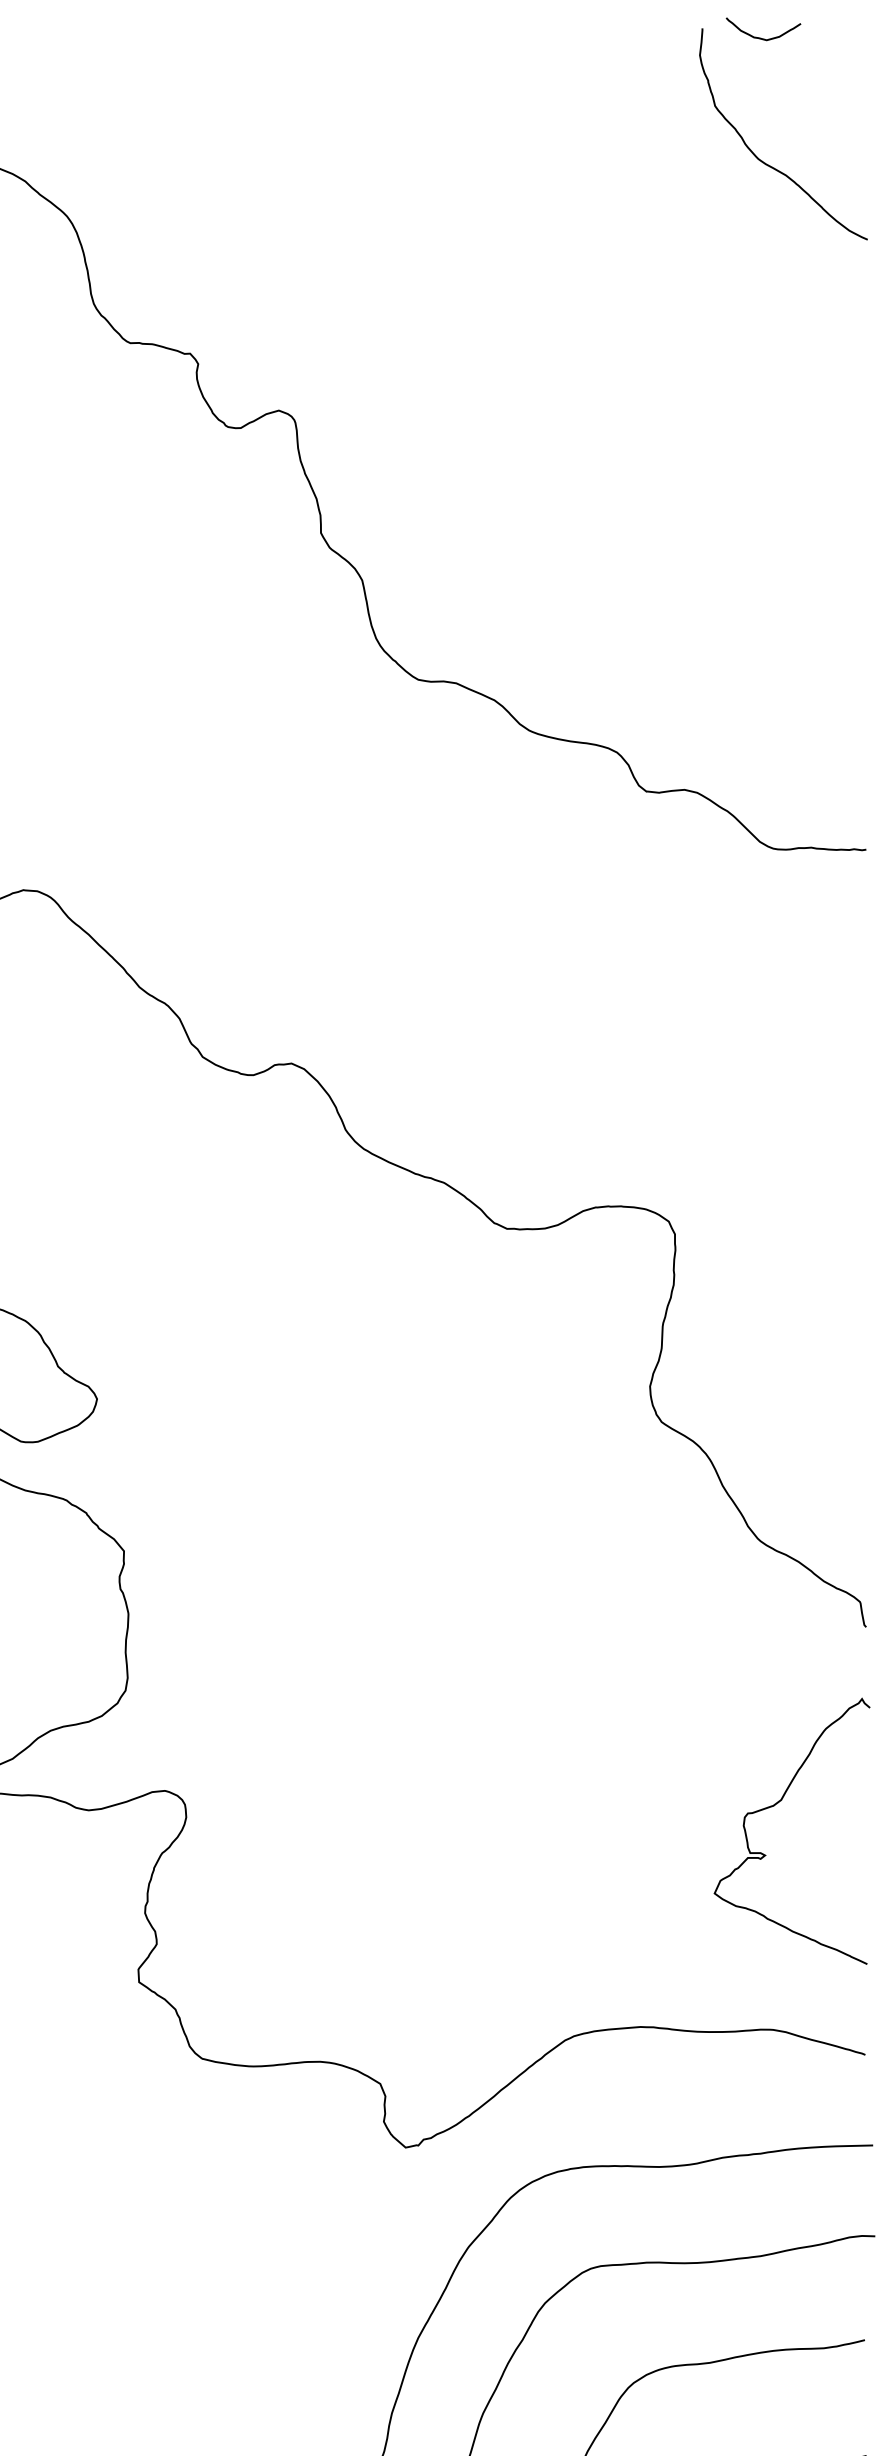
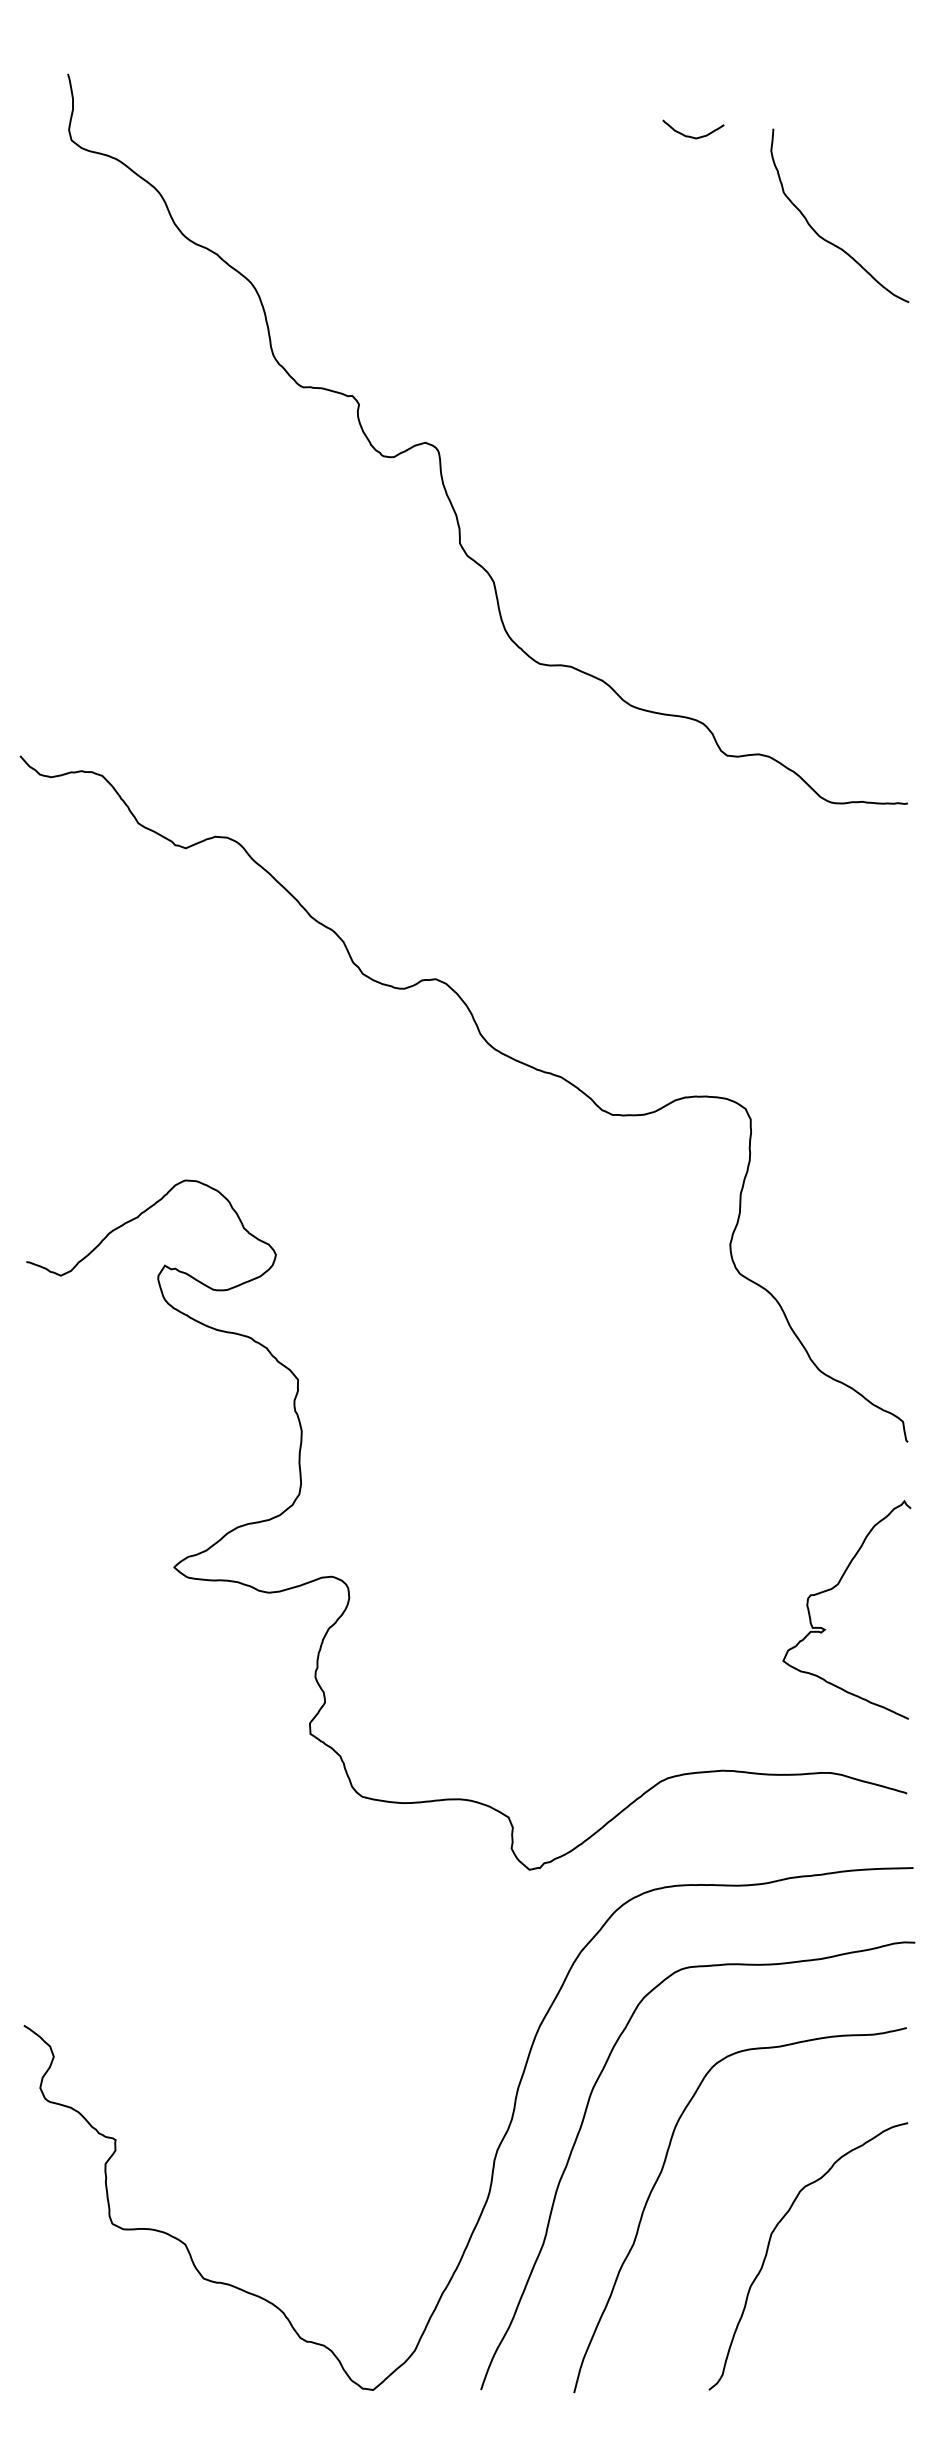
curve: (763, 37) -> (693, 136), moved

